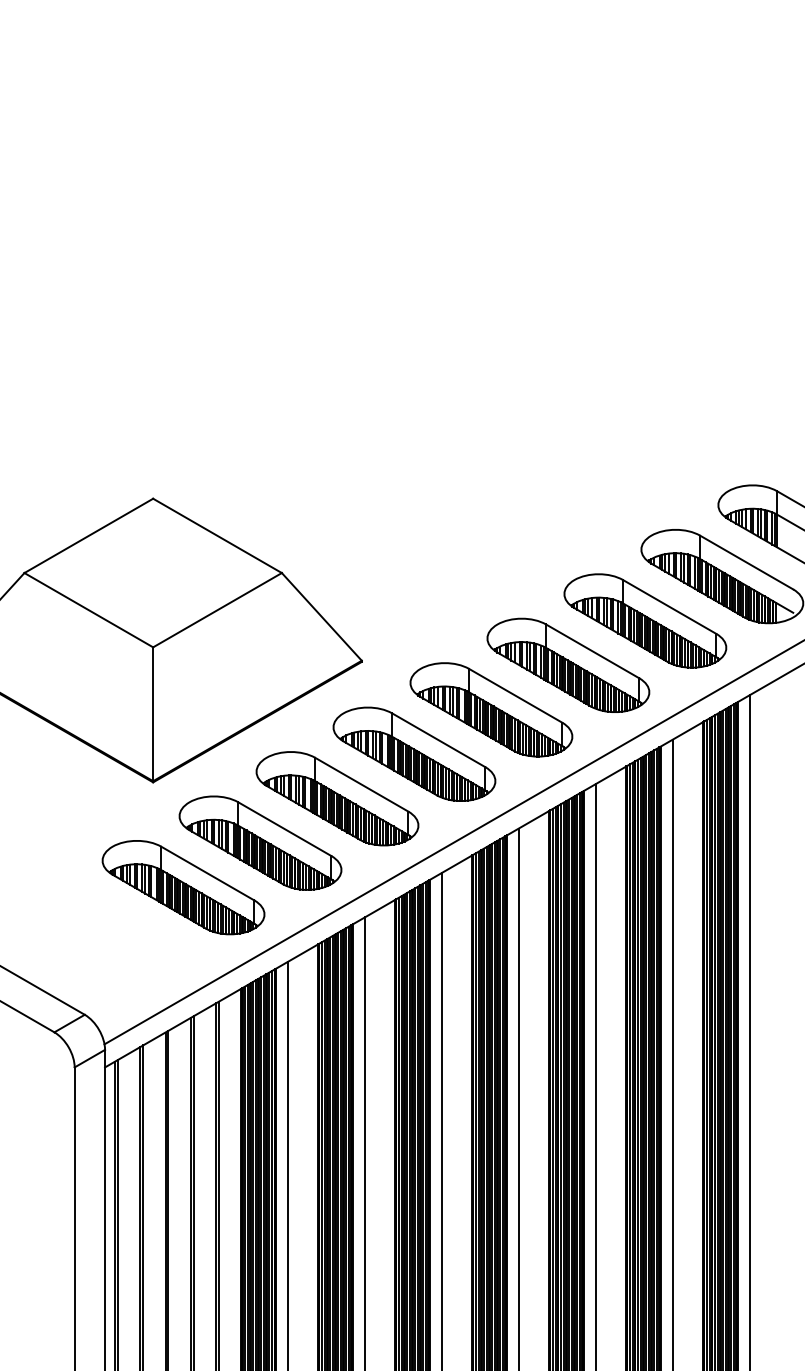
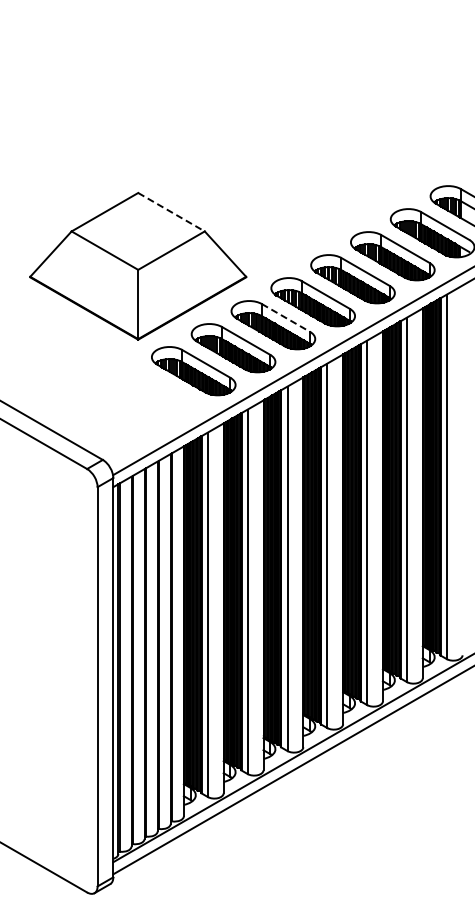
line: (217, 536) -> (171, 212), solid -> dashed
line: (437, 739) -> (285, 317), solid -> dashed
part: (182, 888) -> (153, 394), removed

